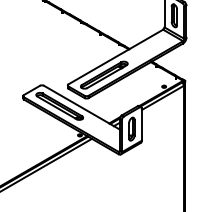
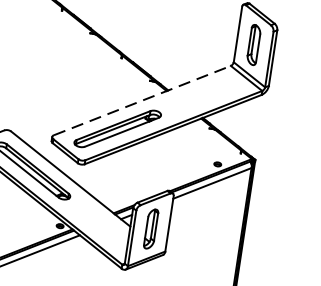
line: (115, 56) -> (141, 99), solid -> dashed

